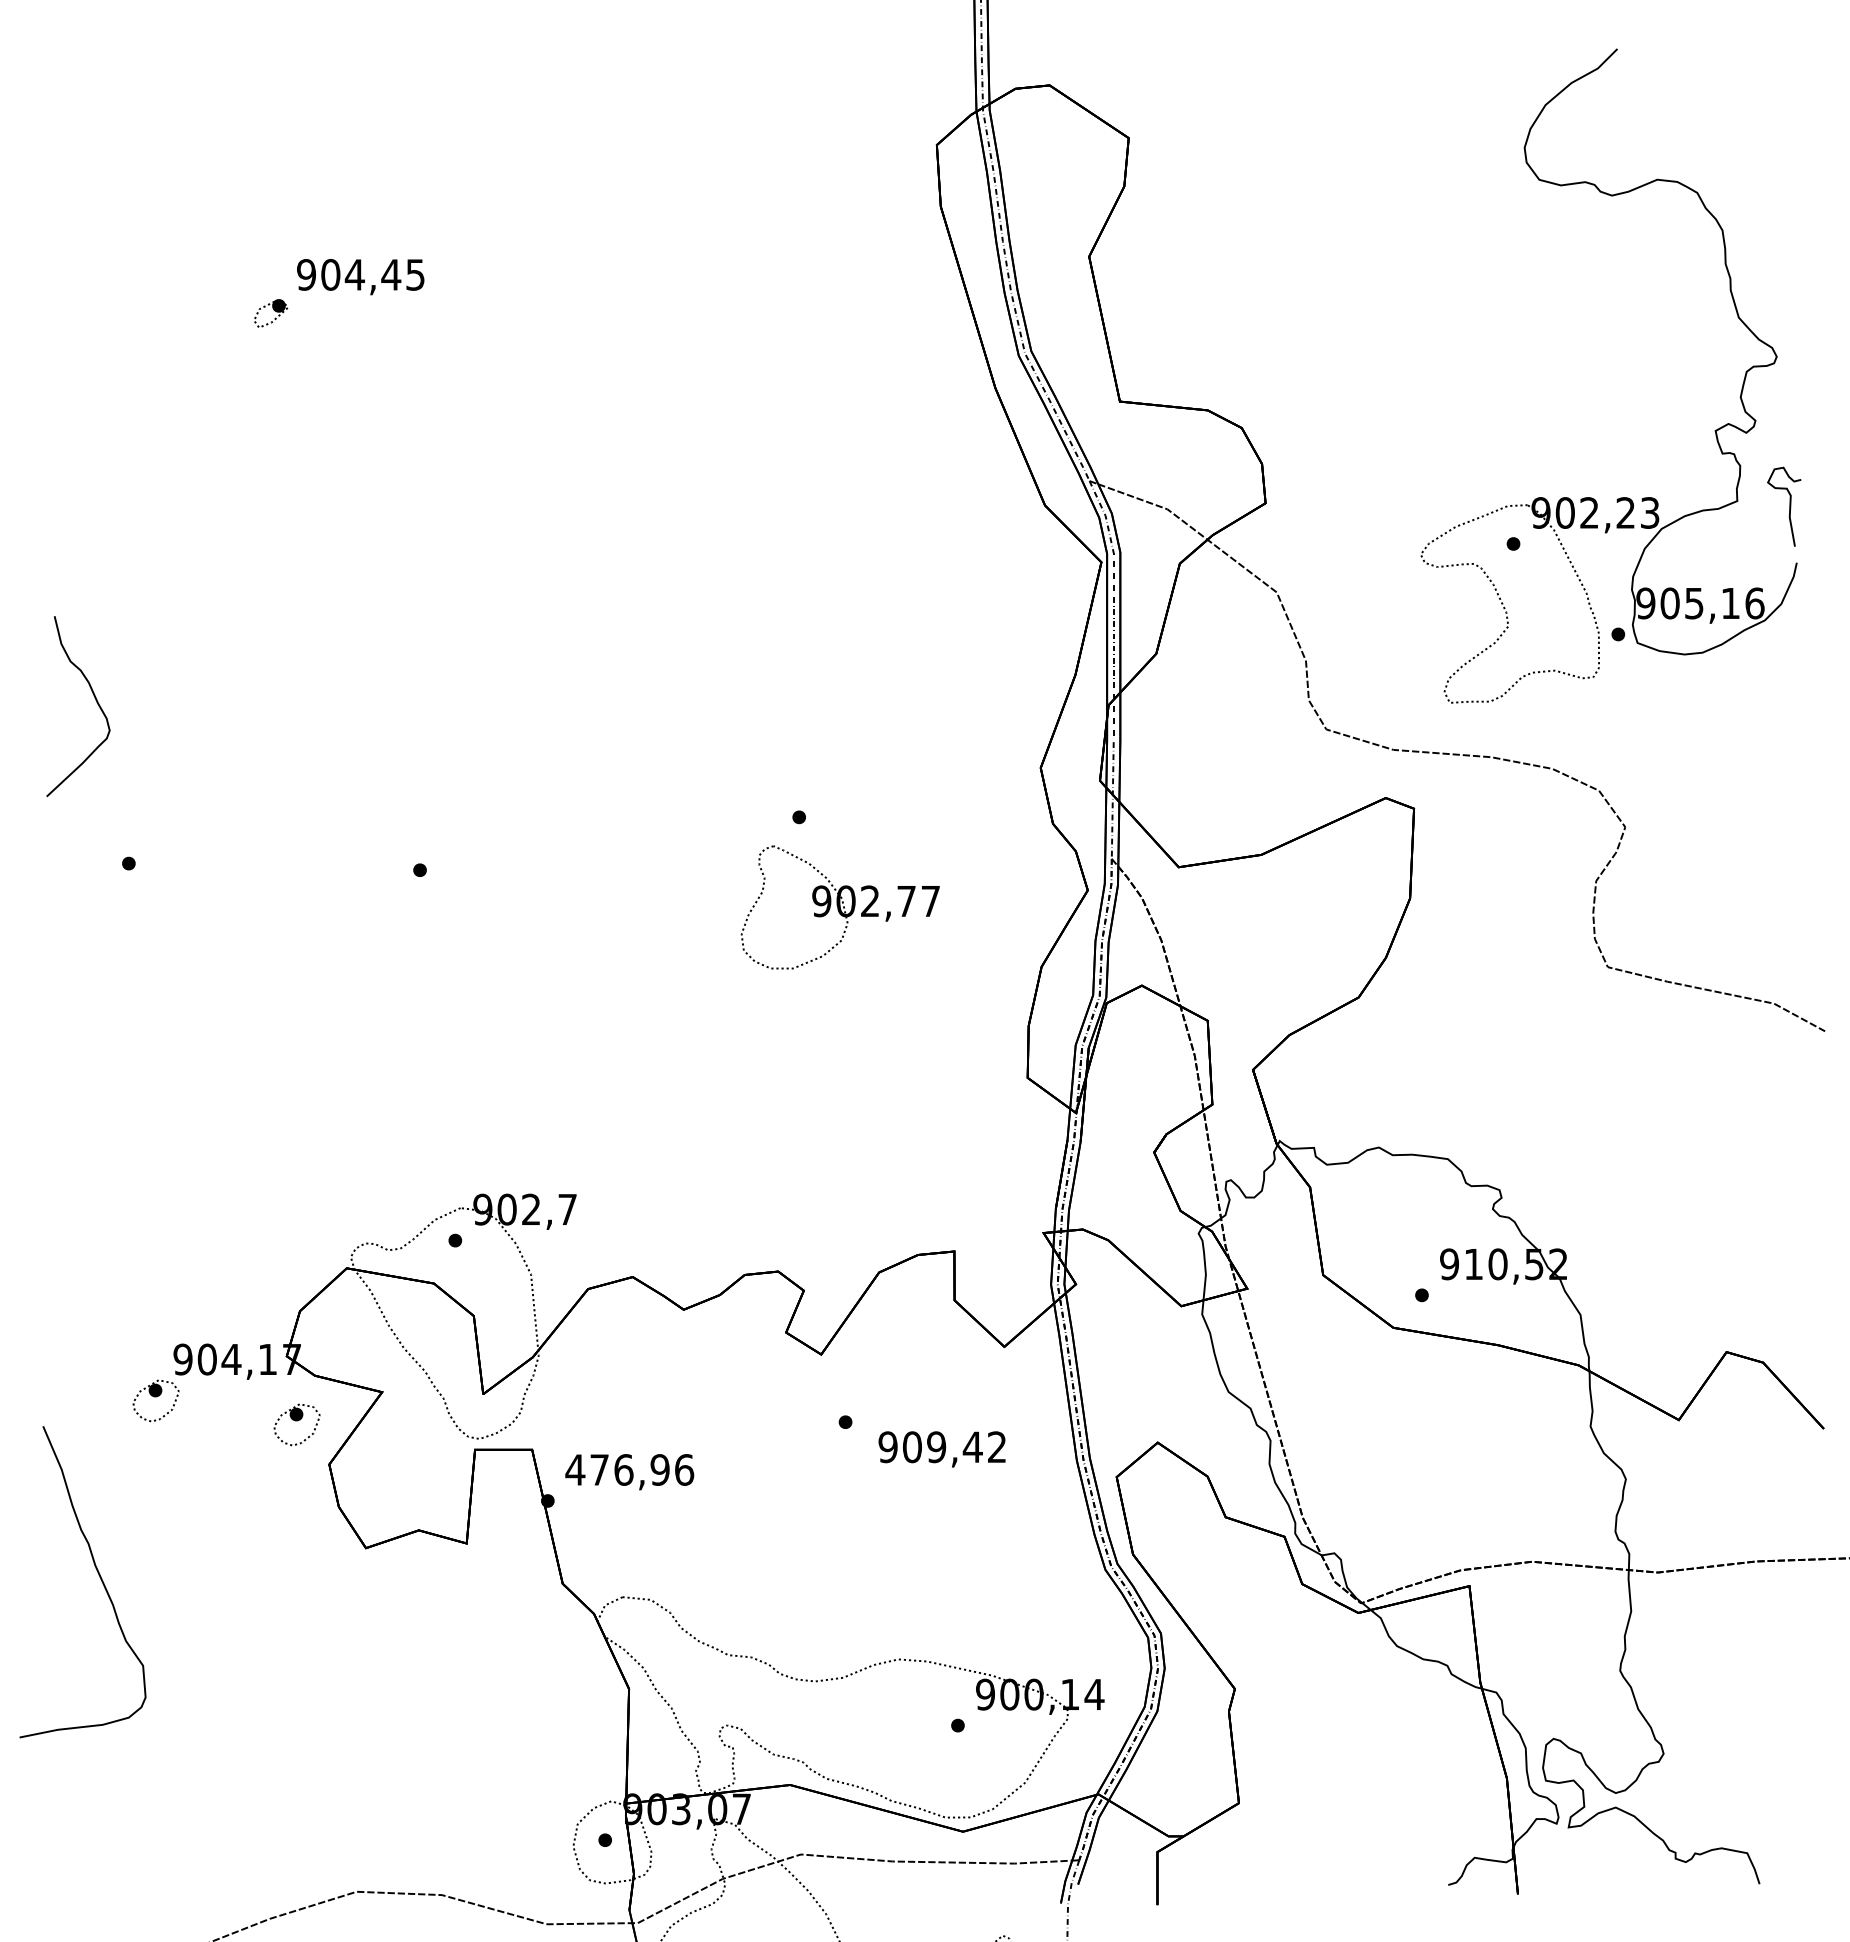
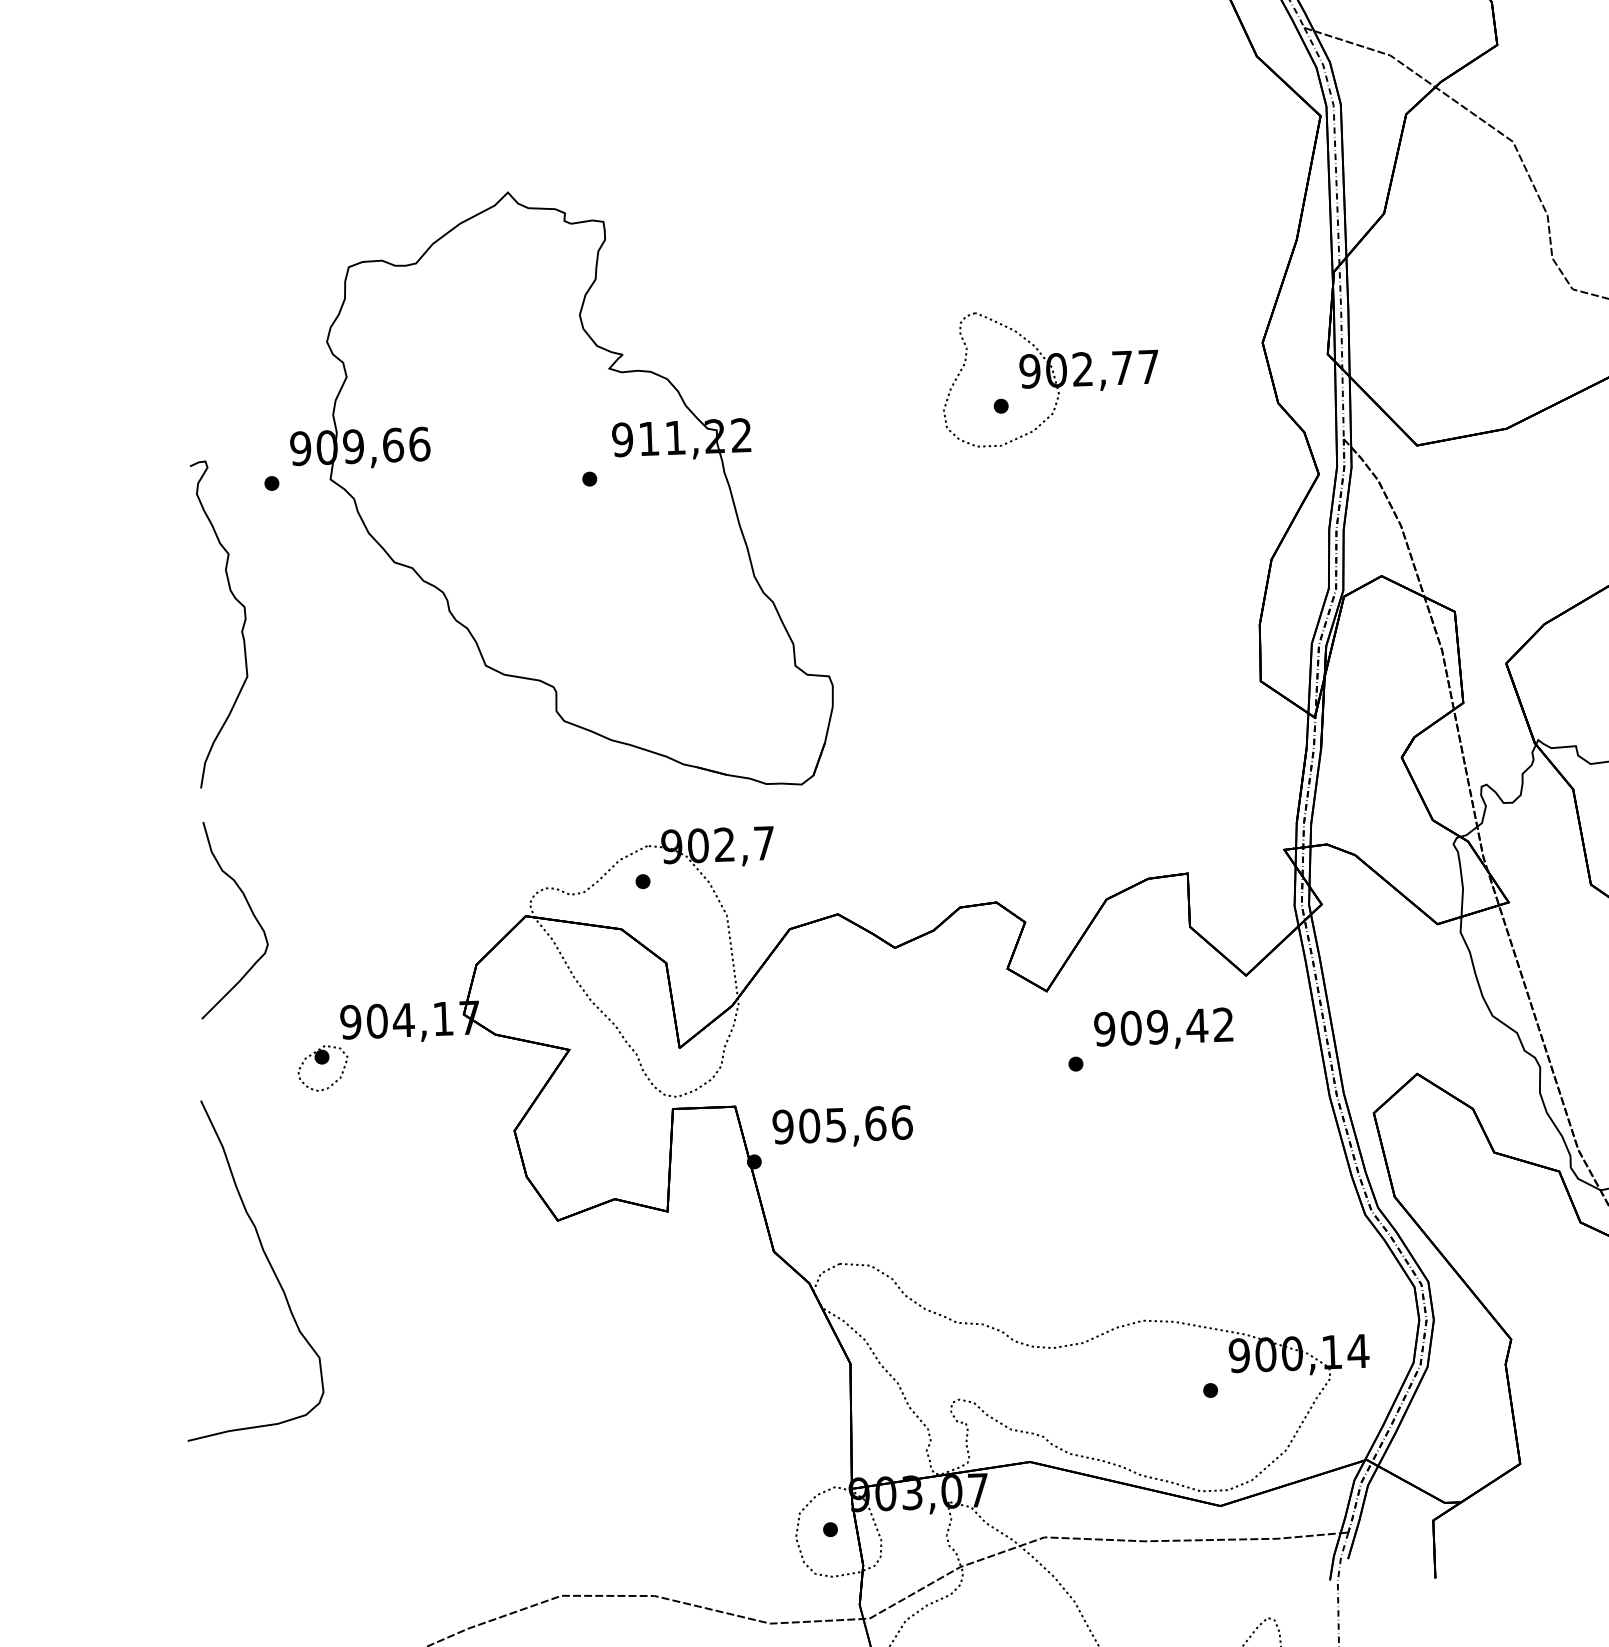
curve: (94, 698) -> (250, 910), moved
part: (391, 880) -> (559, 491), added
part: (839, 907) -> (1049, 377), moved
curve: (95, 997) -> (240, 630), added
part: (296, 1424) -> (477, 1088), removed
text: (941, 1449) -> (1163, 1029), moved
text: (617, 1469) -> (829, 1124), 476,96 -> 905,66

